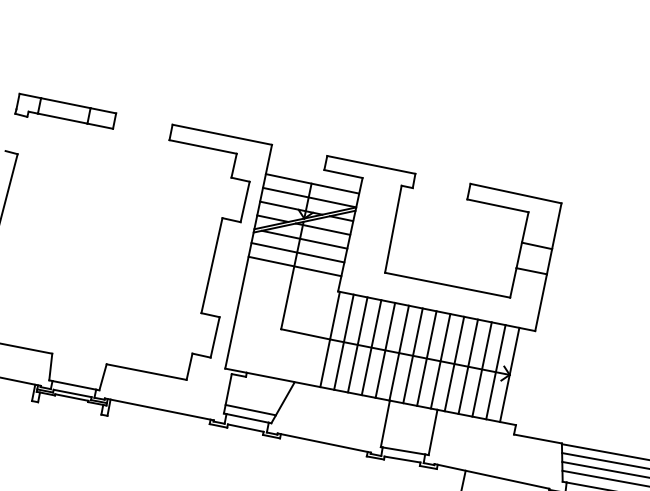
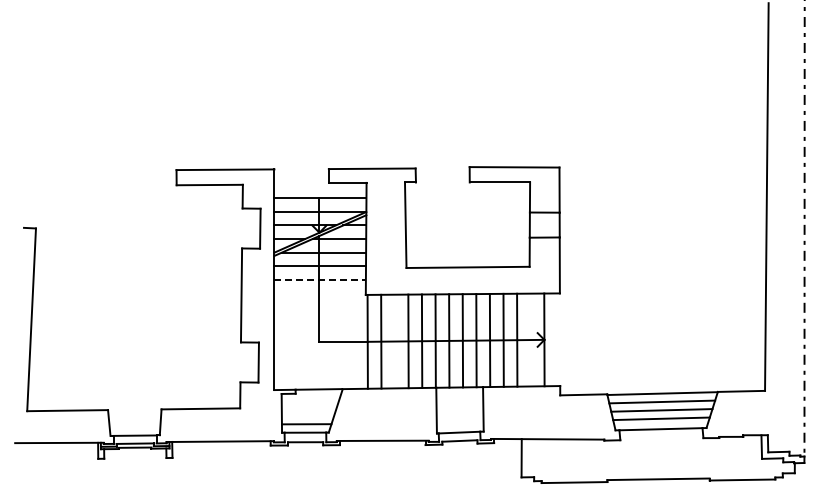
part: (64, 113) -> (72, 180), removed
line: (295, 266) -> (320, 279), solid -> dashed
line: (357, 344) -> (394, 341), removed
line: (495, 371) -> (530, 339), removed

